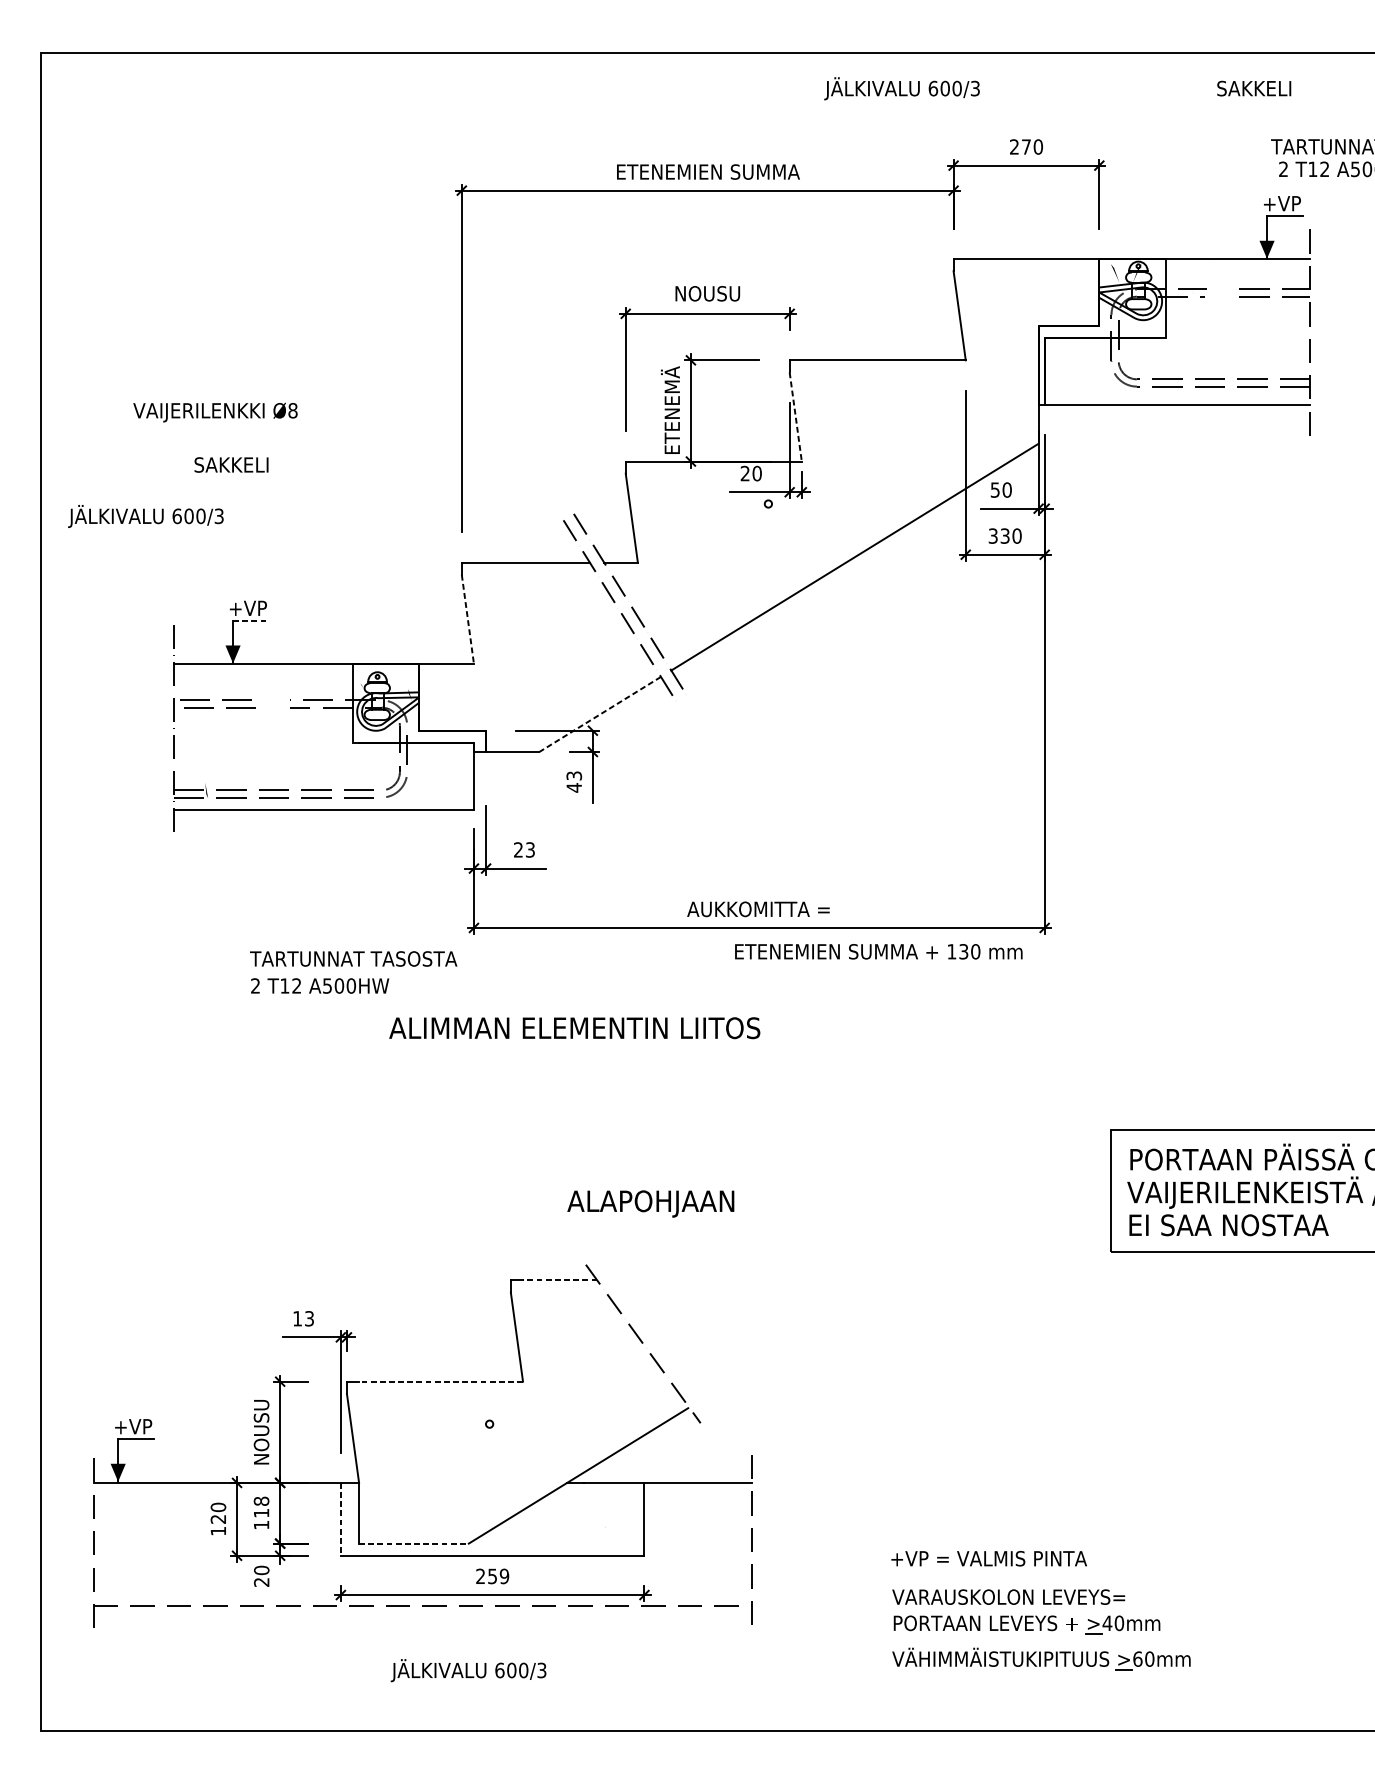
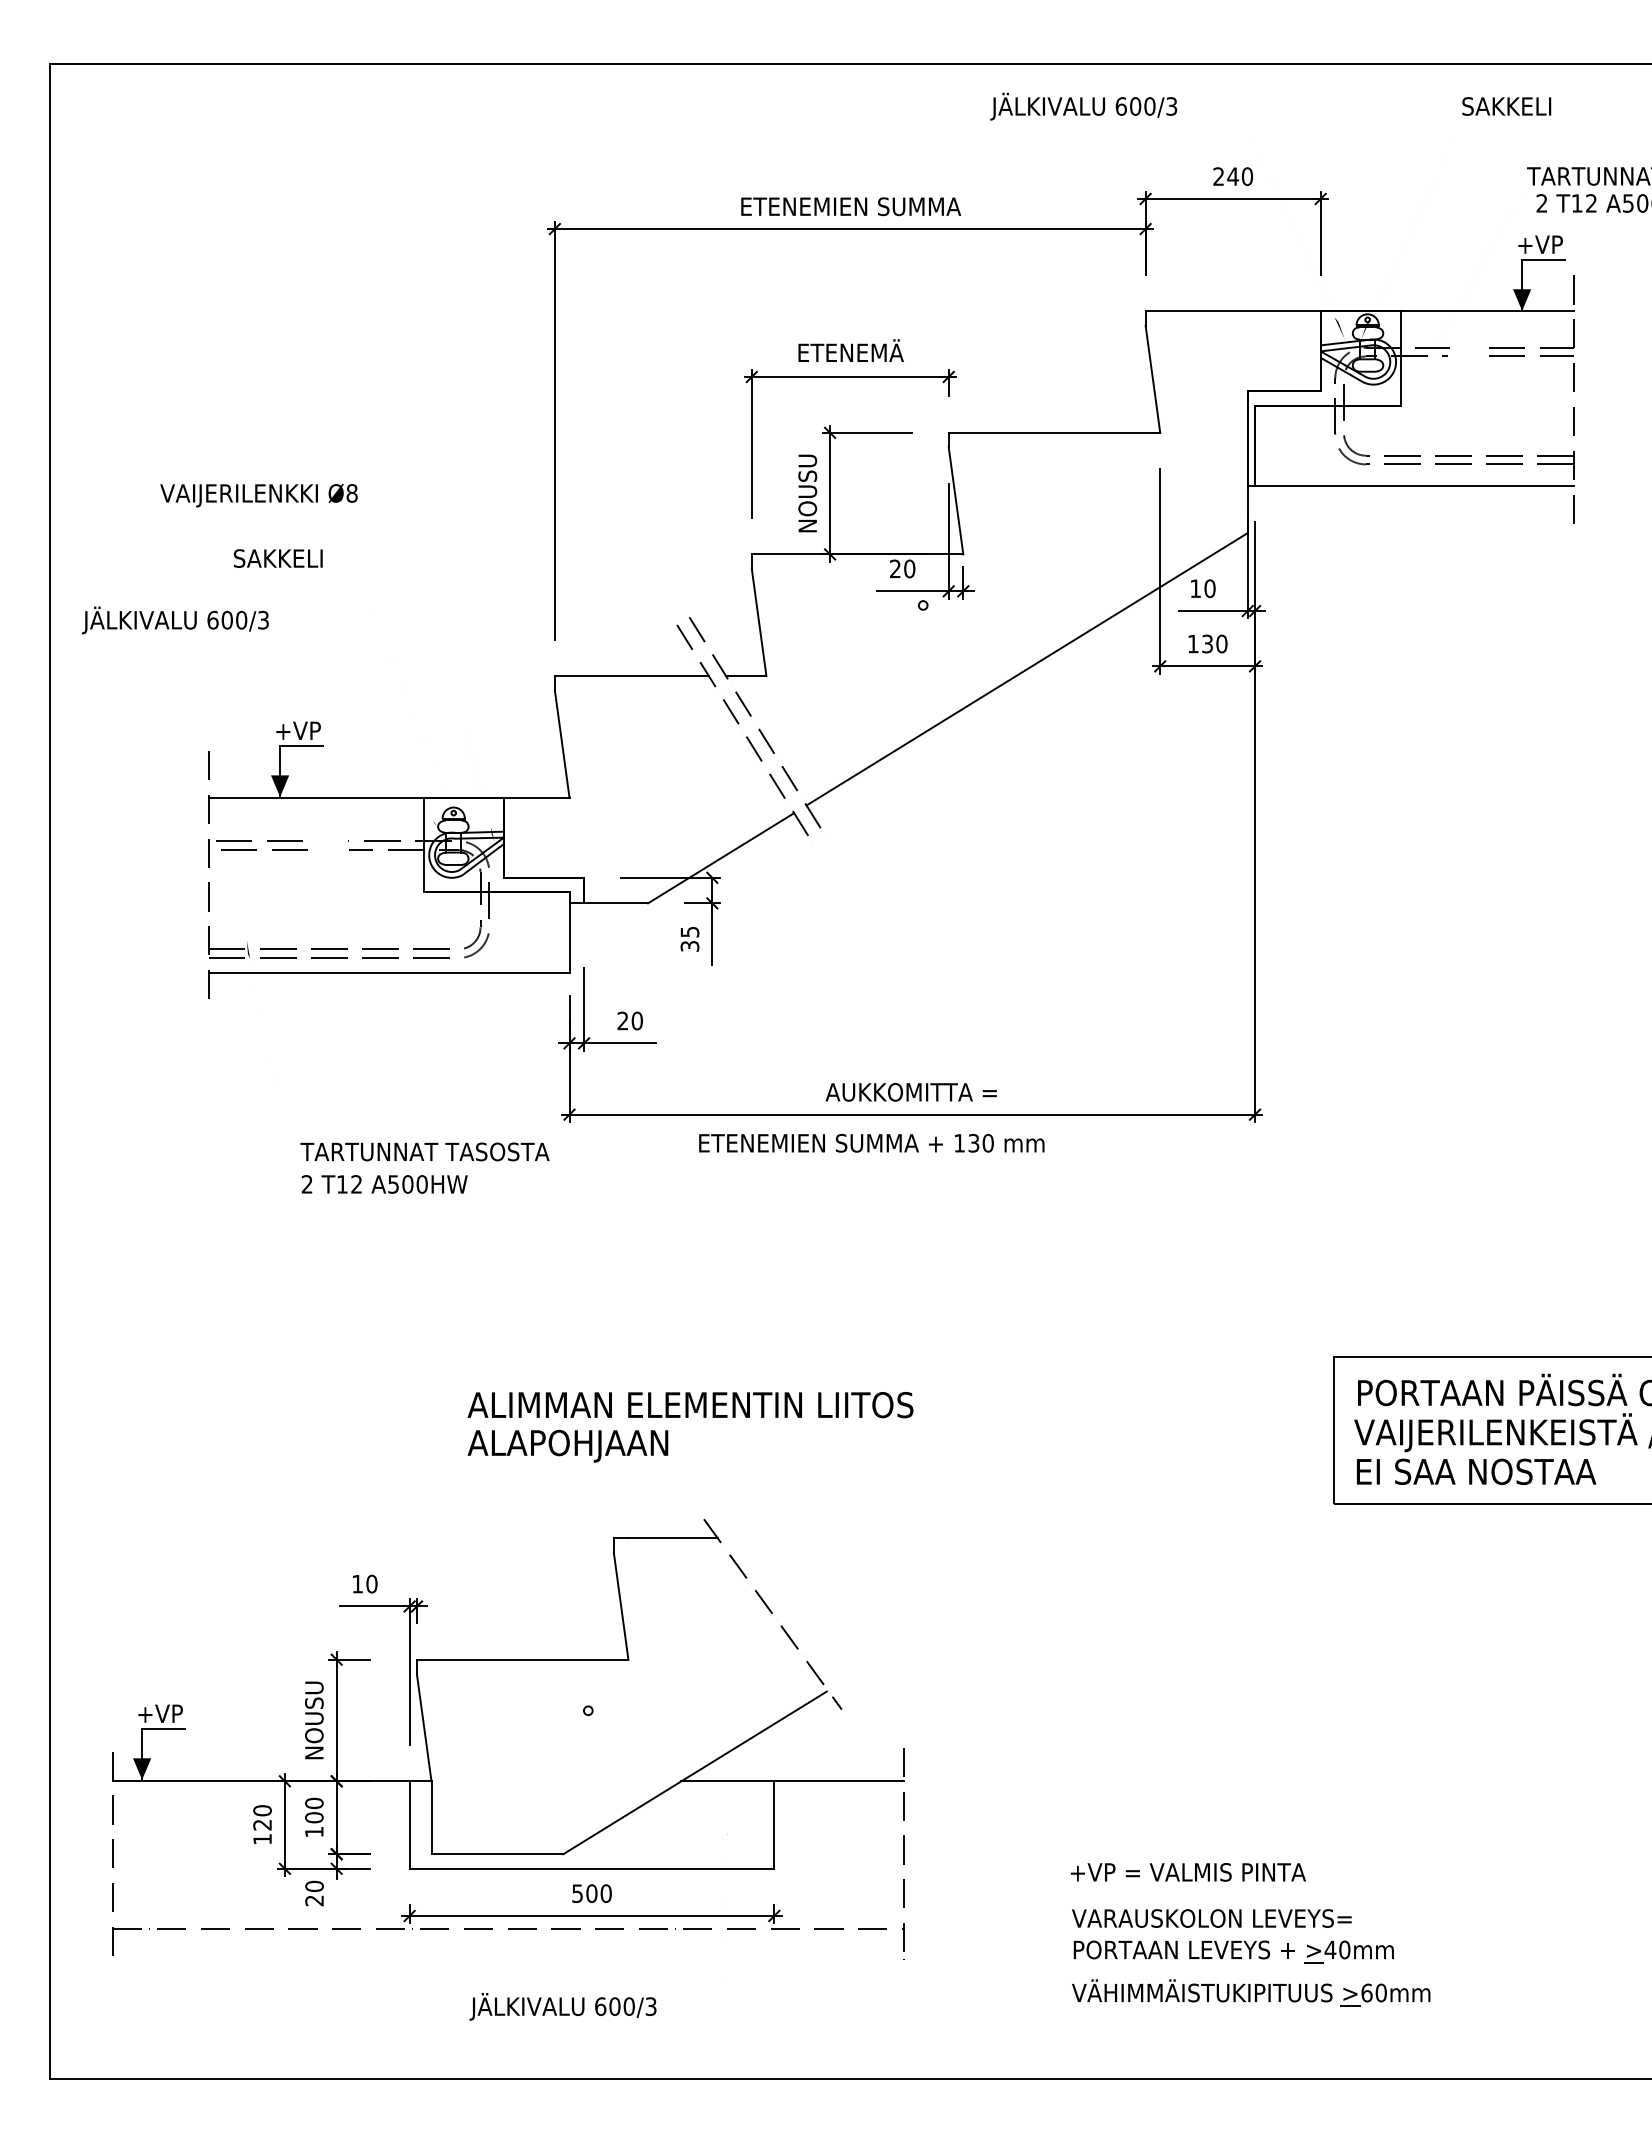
text: (1025, 146) -> (1232, 176), 270 -> 240
text: (707, 291) -> (850, 350), NOUSU -> ETENEMÄ
text: (670, 409) -> (805, 492), ETENEMÄ -> NOUSU
line: (796, 416) -> (956, 500), dashed -> solid
text: (995, 489) -> (1195, 588), 50 -> 10
text: (992, 535) -> (1192, 643), 330 -> 130
line: (468, 619) -> (562, 744), dashed -> solid
line: (250, 621) -> (301, 746), dashed -> solid
line: (600, 714) -> (721, 858), dashed -> solid
text: (573, 782) -> (689, 939), 43 -> 35
text: (529, 849) -> (636, 1020), 23 -> 20
text: (878, 951) -> (871, 1142), moved
text: (574, 1028) -> (690, 1405), moved
text: (650, 1203) -> (567, 1445), moved
line: (560, 1280) -> (673, 1538), dashed -> solid
text: (309, 1318) -> (371, 1583), 13 -> 10
line: (440, 1381) -> (529, 1659), dashed -> solid
text: (261, 1507) -> (314, 1810), 118 -> 100
line: (340, 1519) -> (409, 1825), dashed -> solid
line: (414, 1543) -> (497, 1854), dashed -> solid
text: (492, 1576) -> (591, 1893), 259 -> 500

